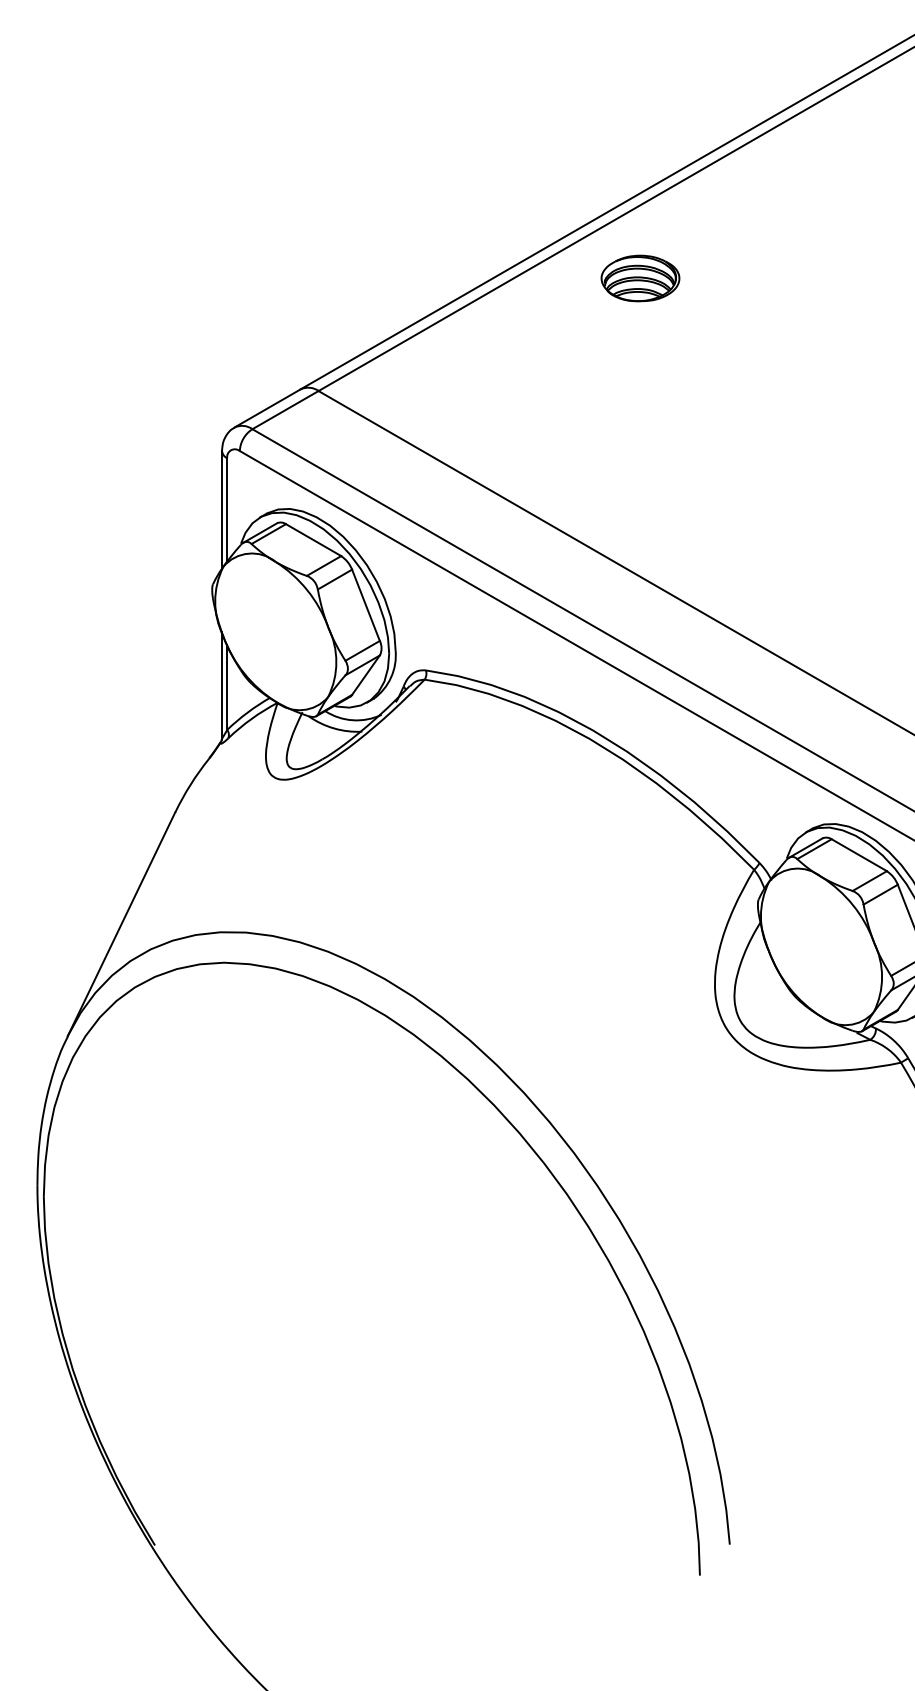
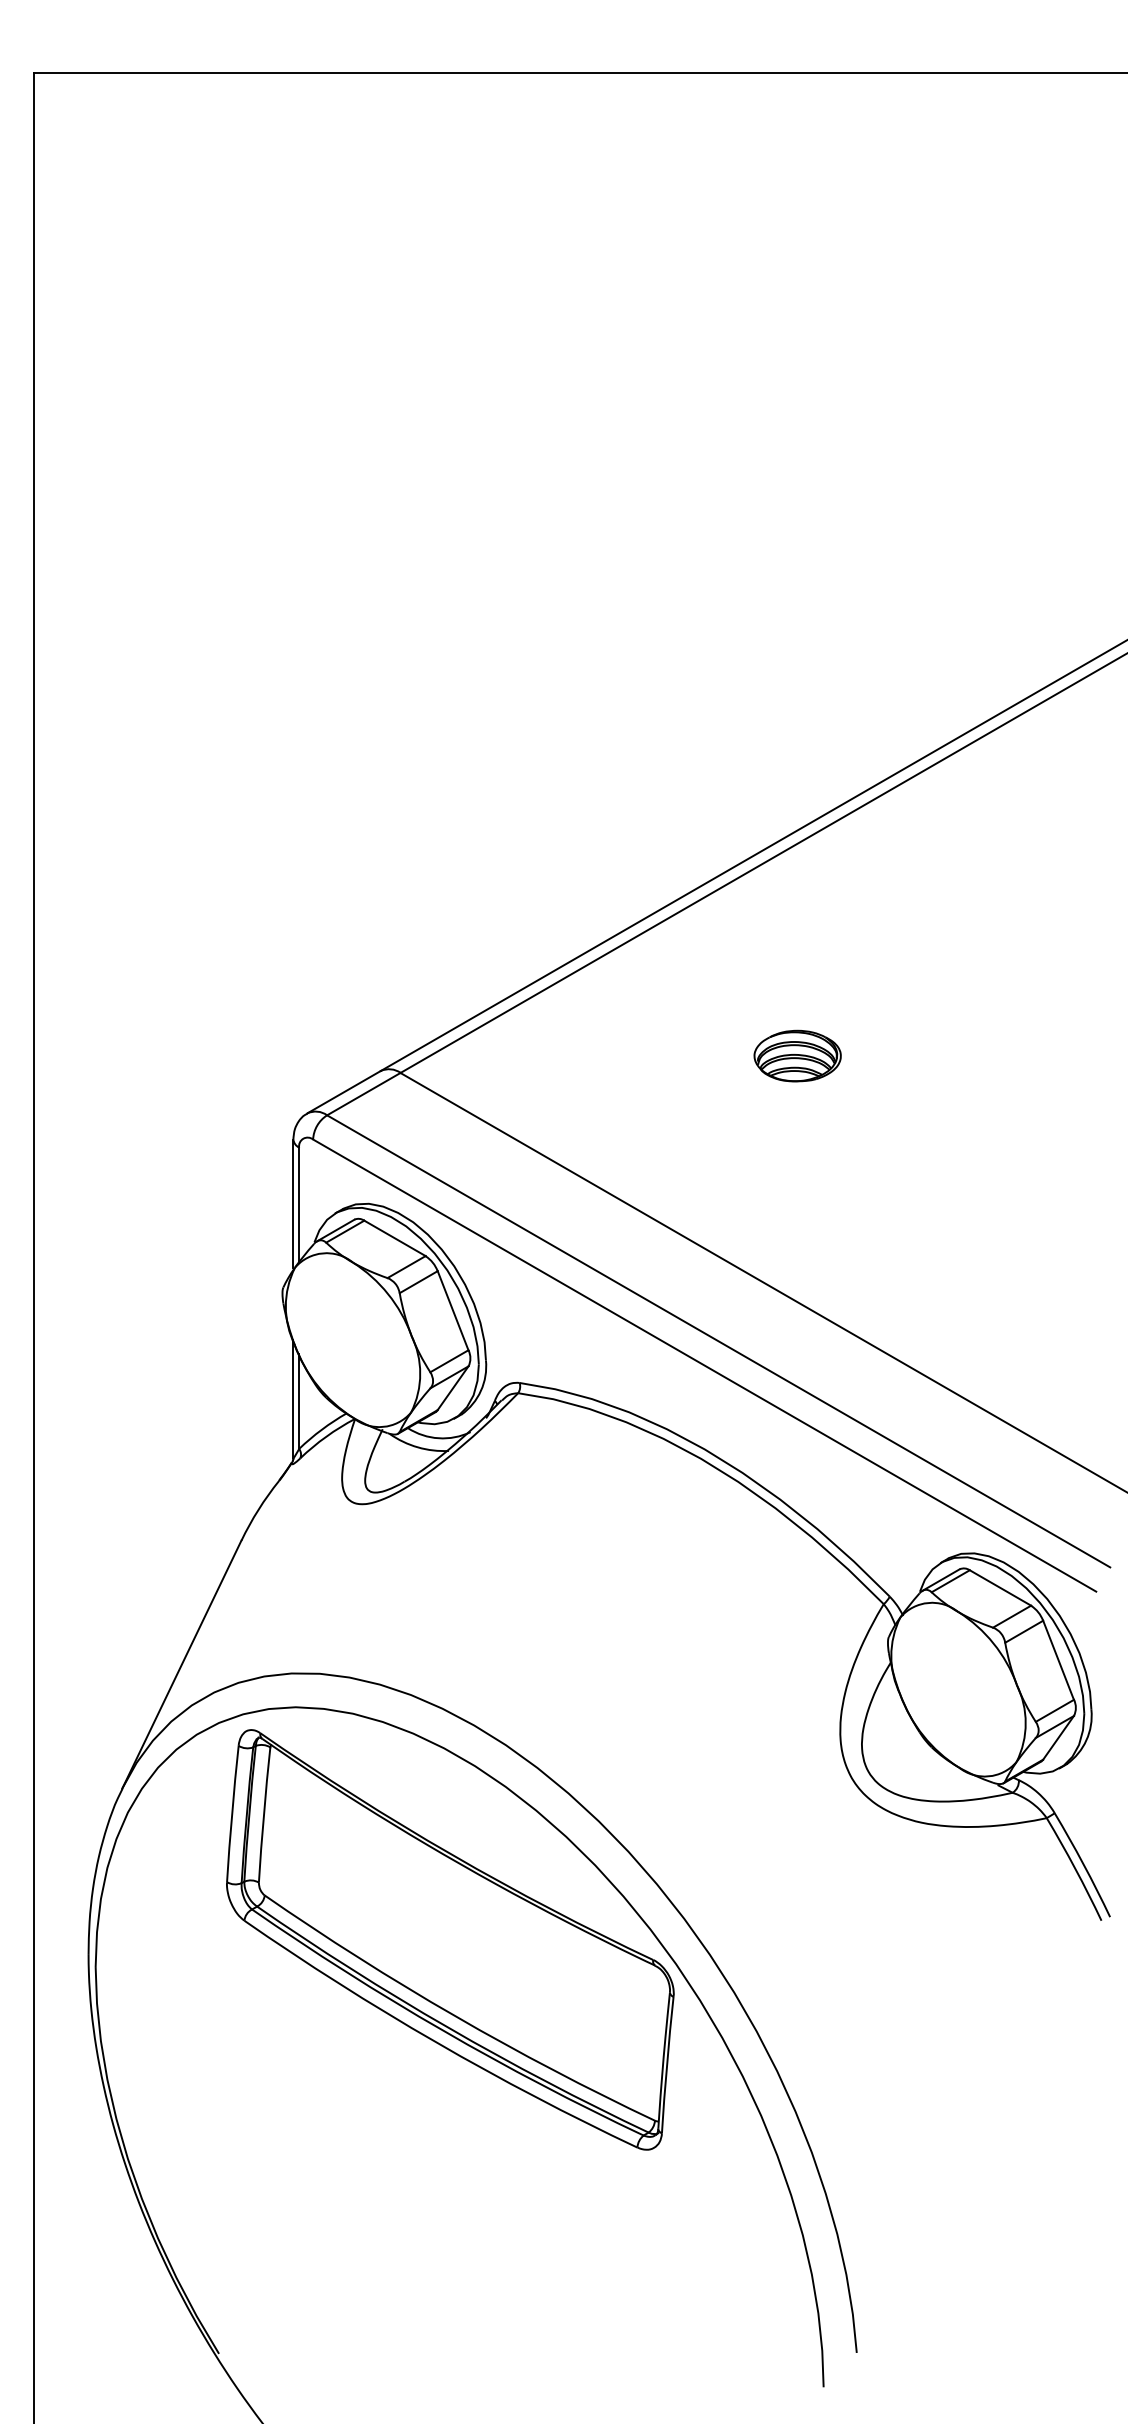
part: (640, 277) -> (797, 1055), moved
part: (363, 1172) -> (450, 1939), added

